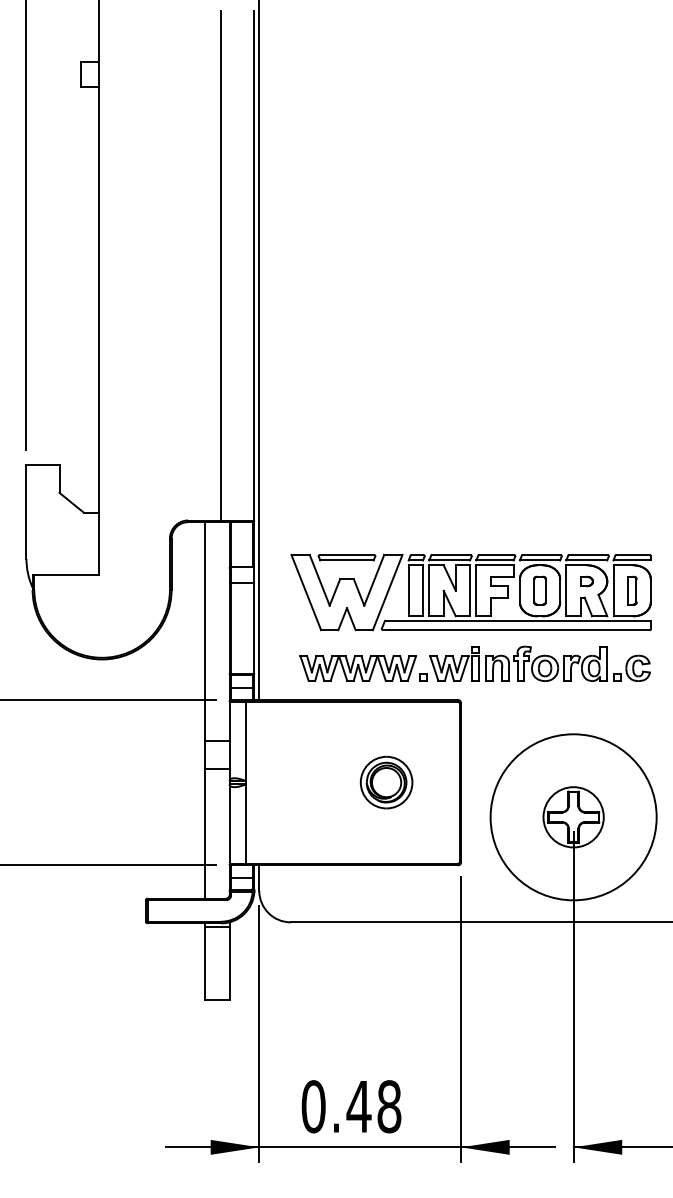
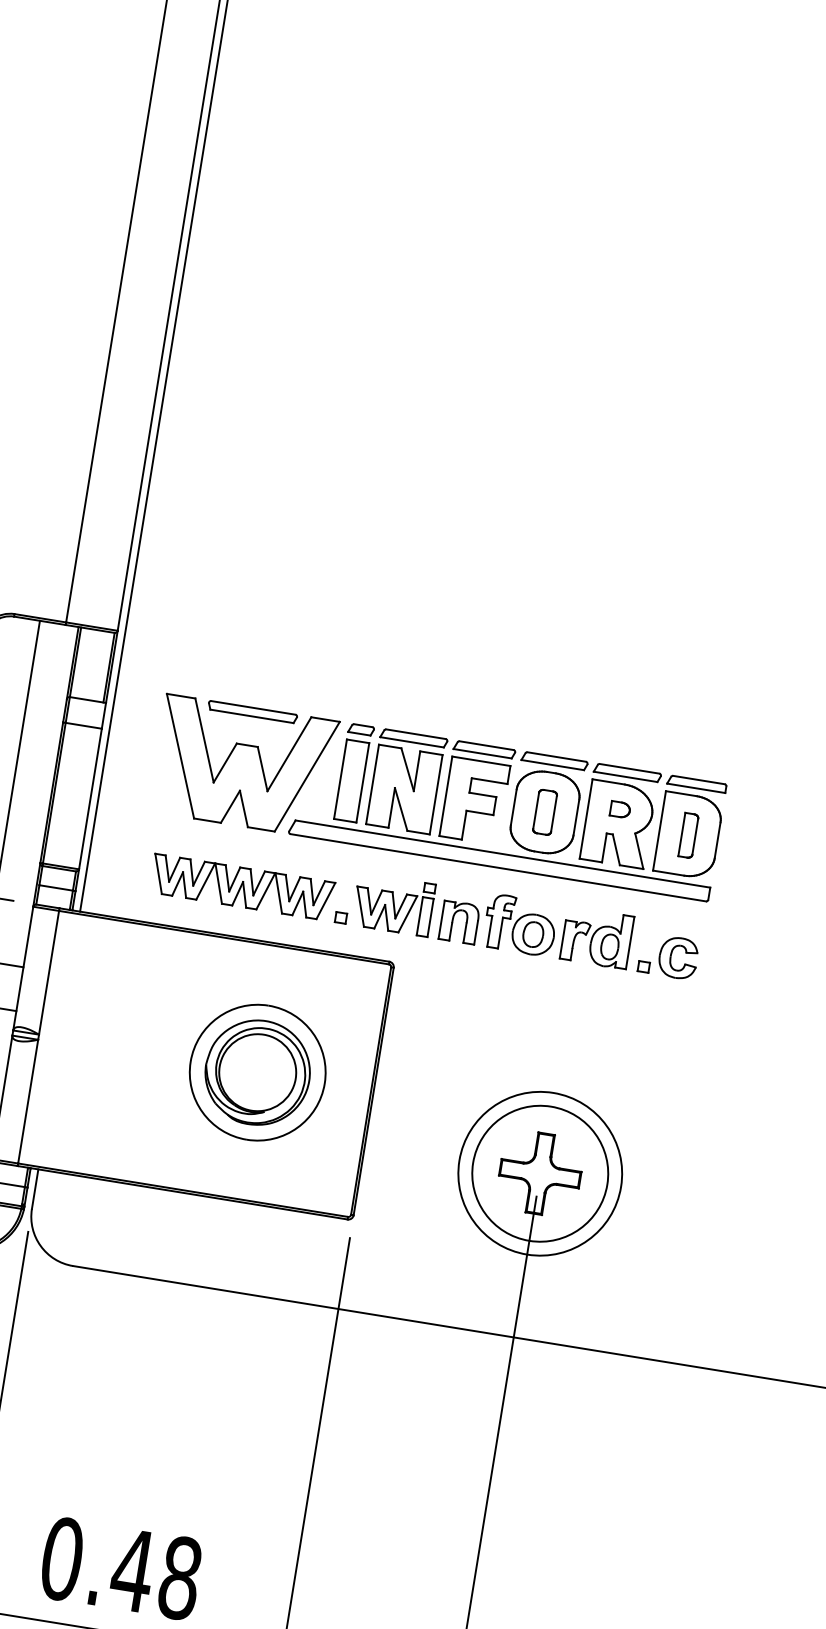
part: (386, 782) -> (257, 1072), size x1.67
circle: (573, 817) -> (539, 1174), size x0.62
circle: (573, 817) -> (539, 1174), size x1.43

